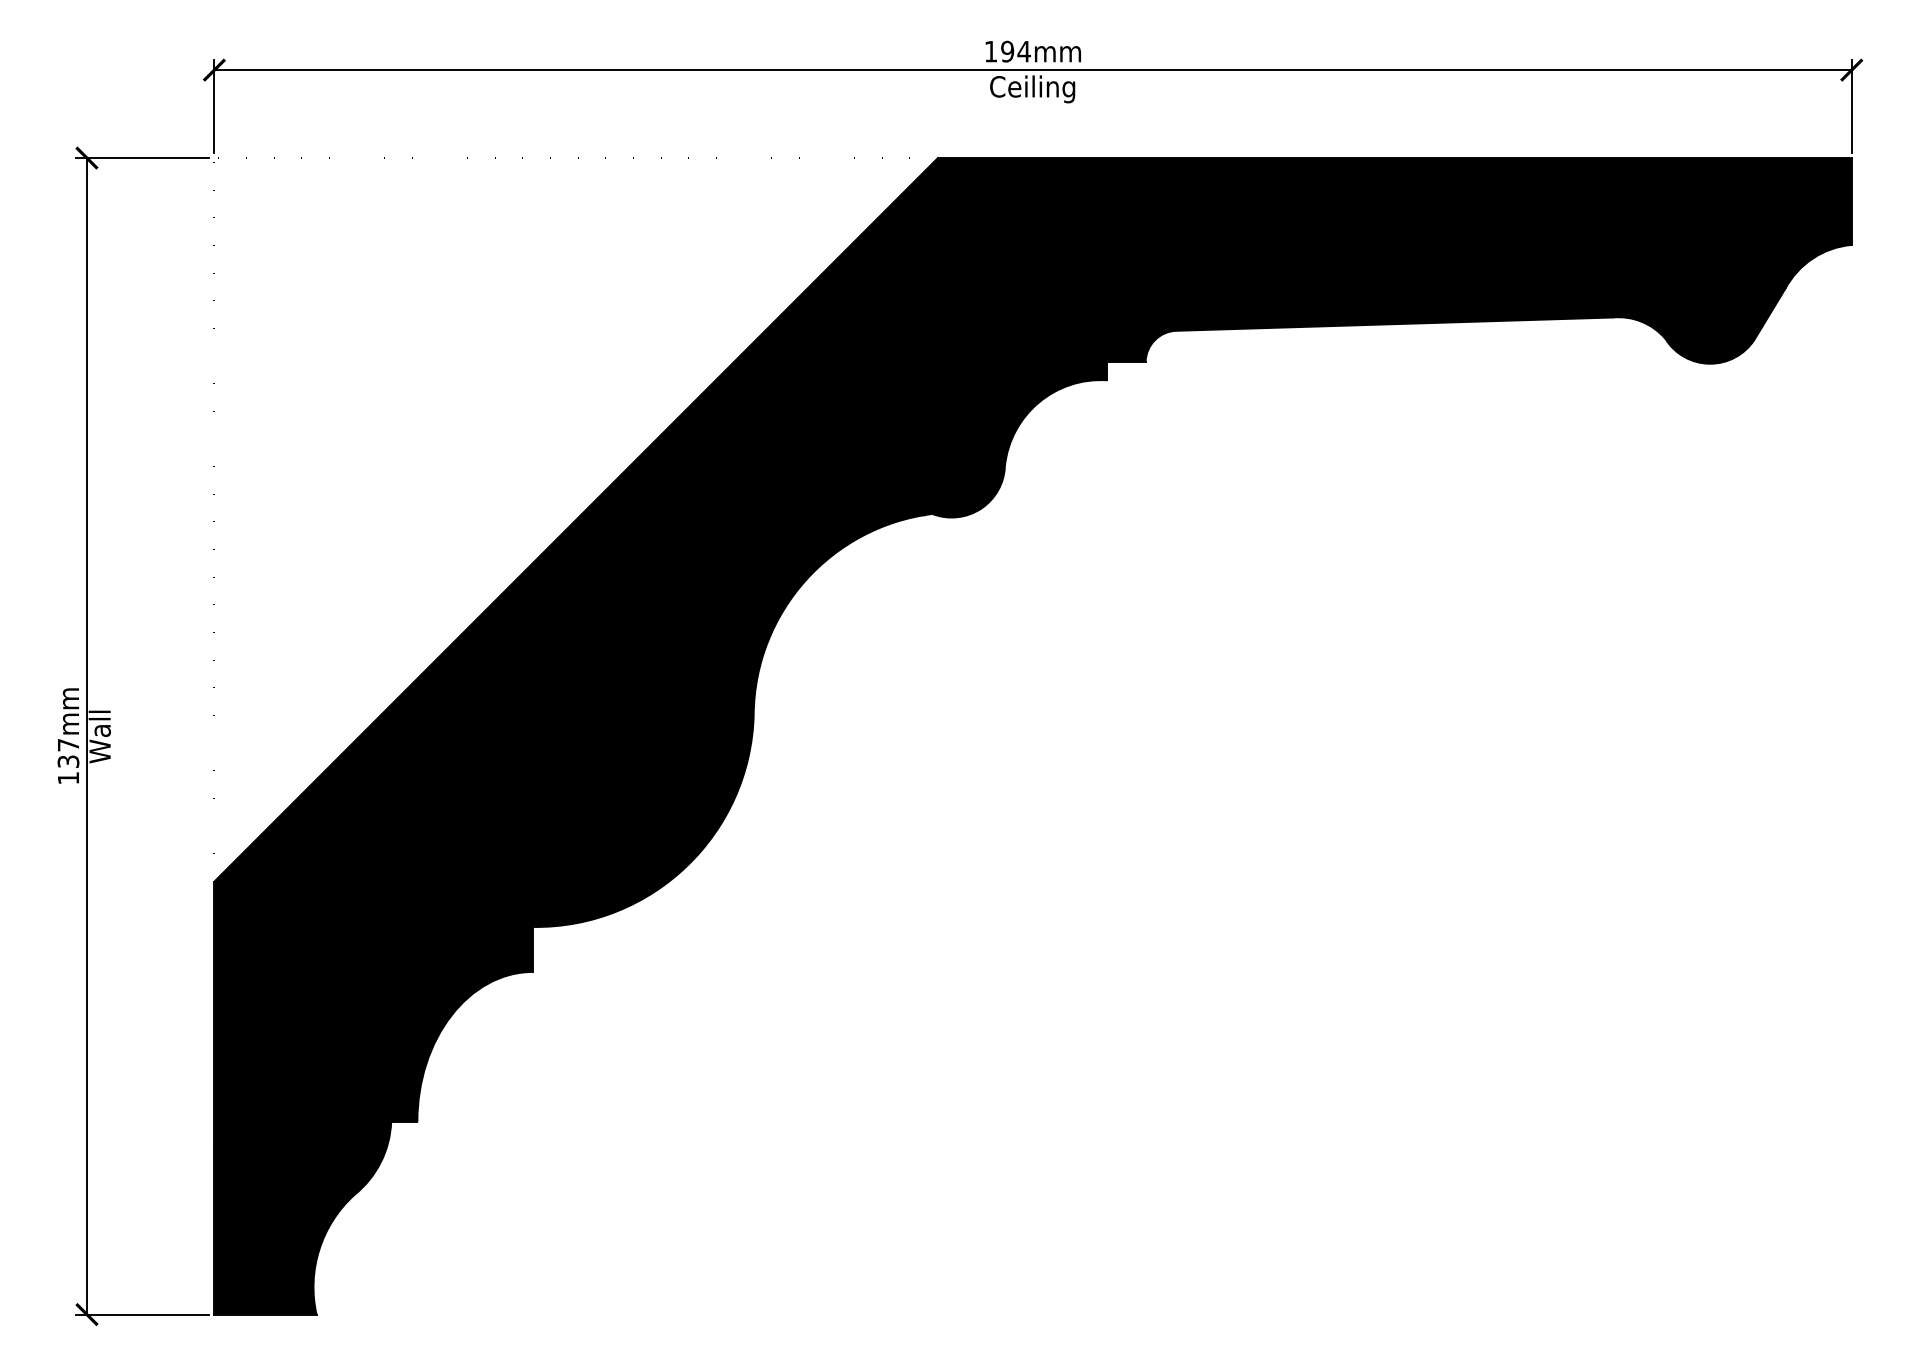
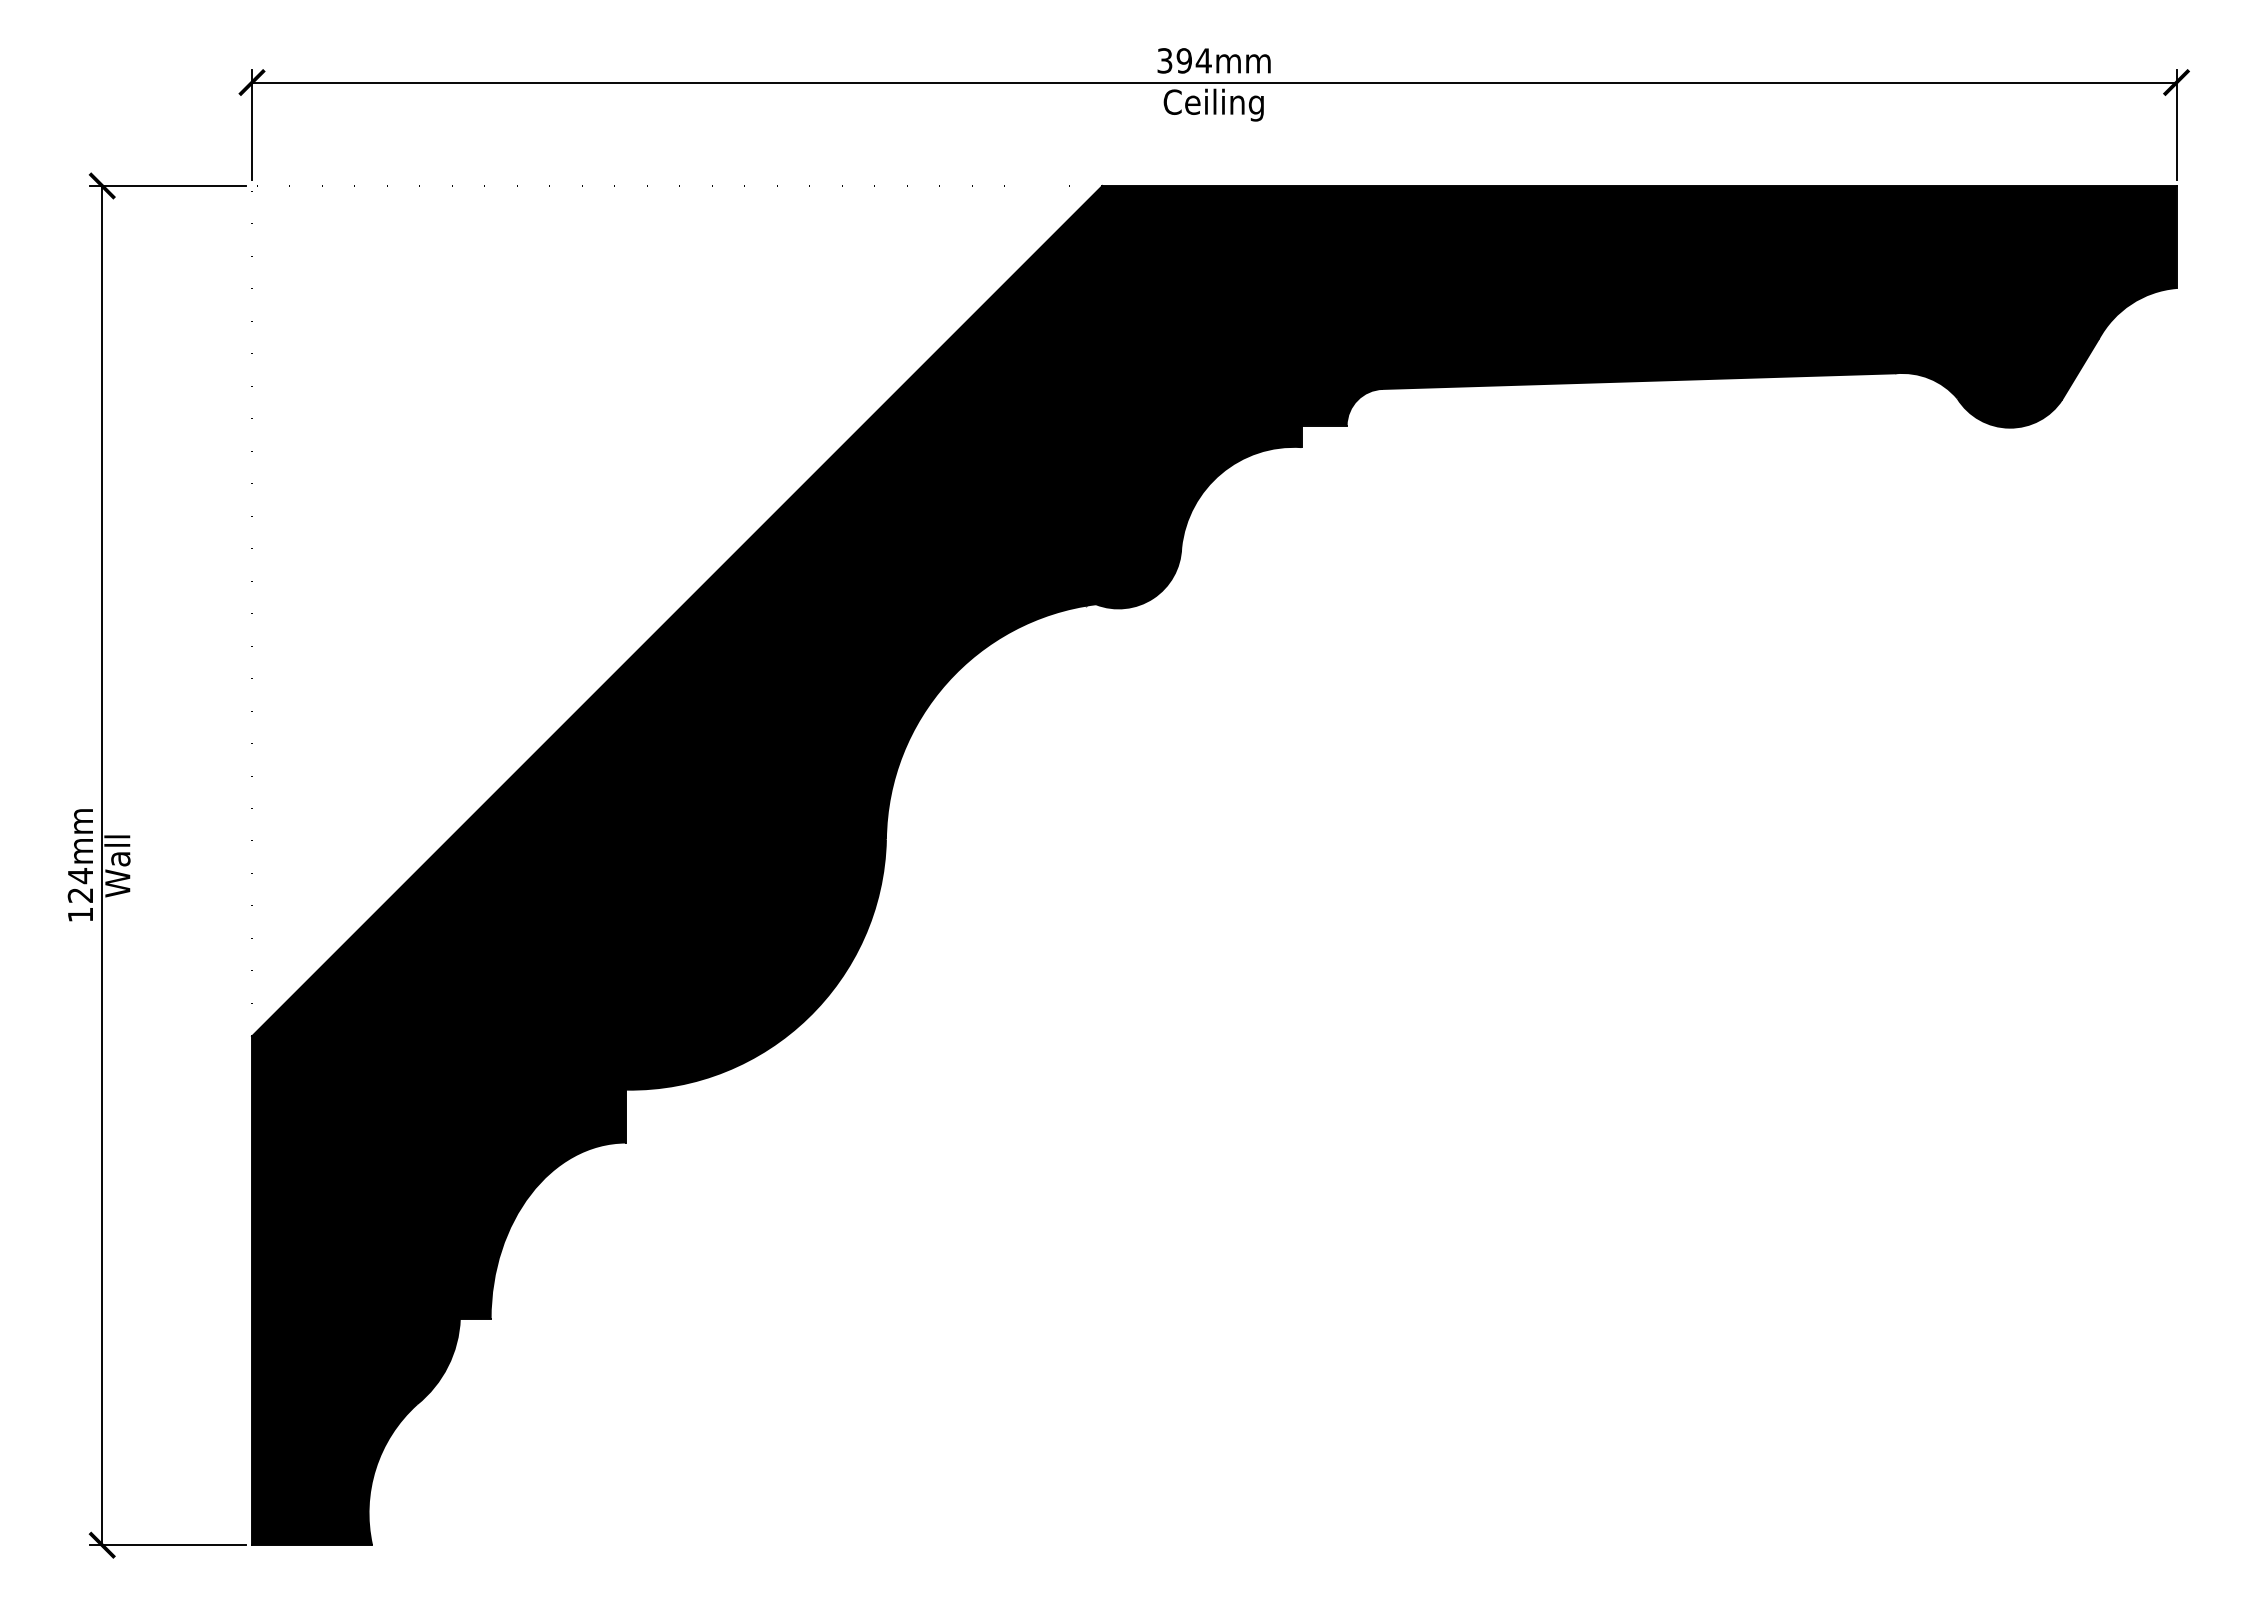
text: (990, 51) -> (1164, 60), 194mm -> 394mm
text: (68, 753) -> (80, 885), 137mm -> 124mm

